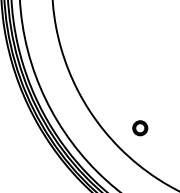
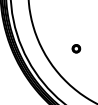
part: (140, 127) -> (76, 48), moved

